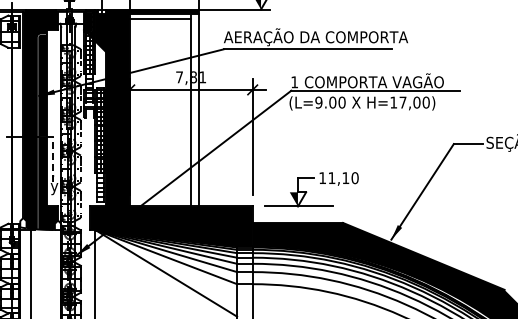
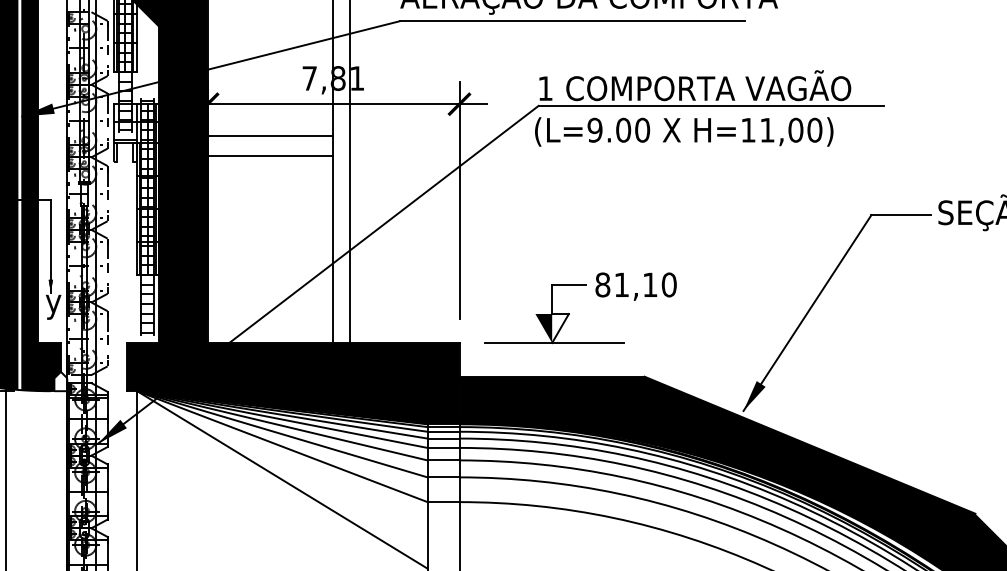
text: (402, 102) -> (766, 130), H=17,00) -> H=11,00)
line: (160, 105) -> (270, 136), added
line: (160, 115) -> (270, 156), added
line: (53, 159) -> (51, 246), dashed -> solid
text: (322, 178) -> (602, 285), 11,10 -> 81,10

